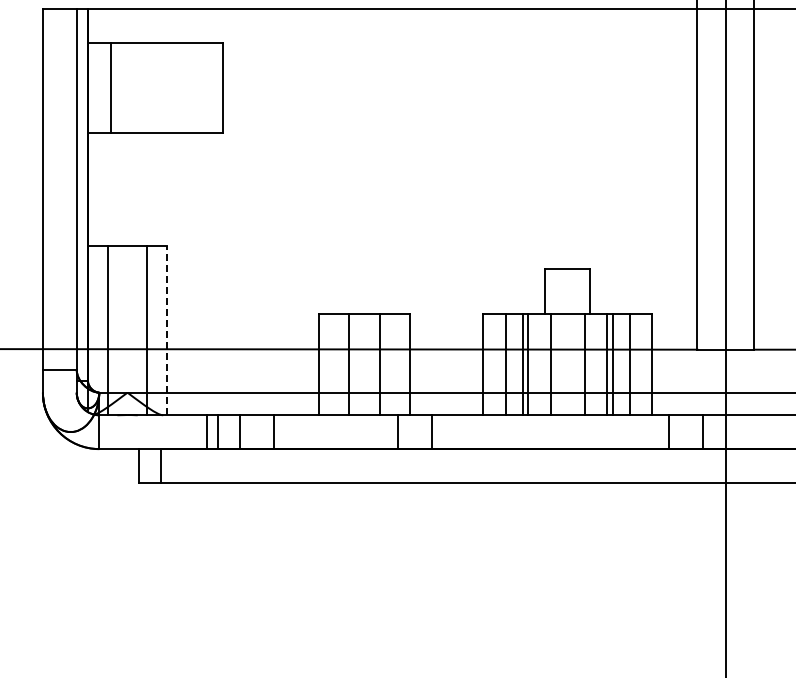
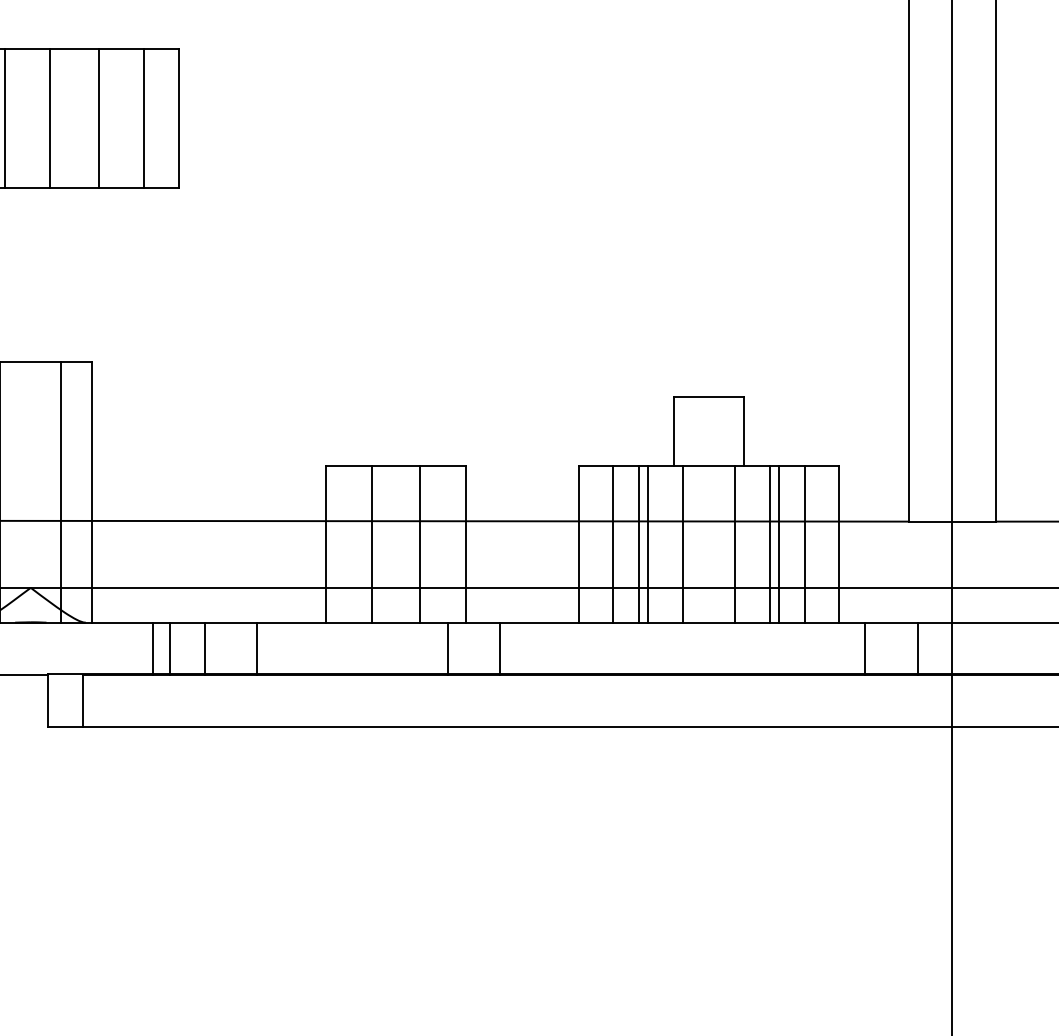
line: (139, 87) -> (49, 117), added
line: (171, 87) -> (98, 117), added
line: (200, 87) -> (143, 117), added
line: (167, 330) -> (92, 492), dashed -> solid

